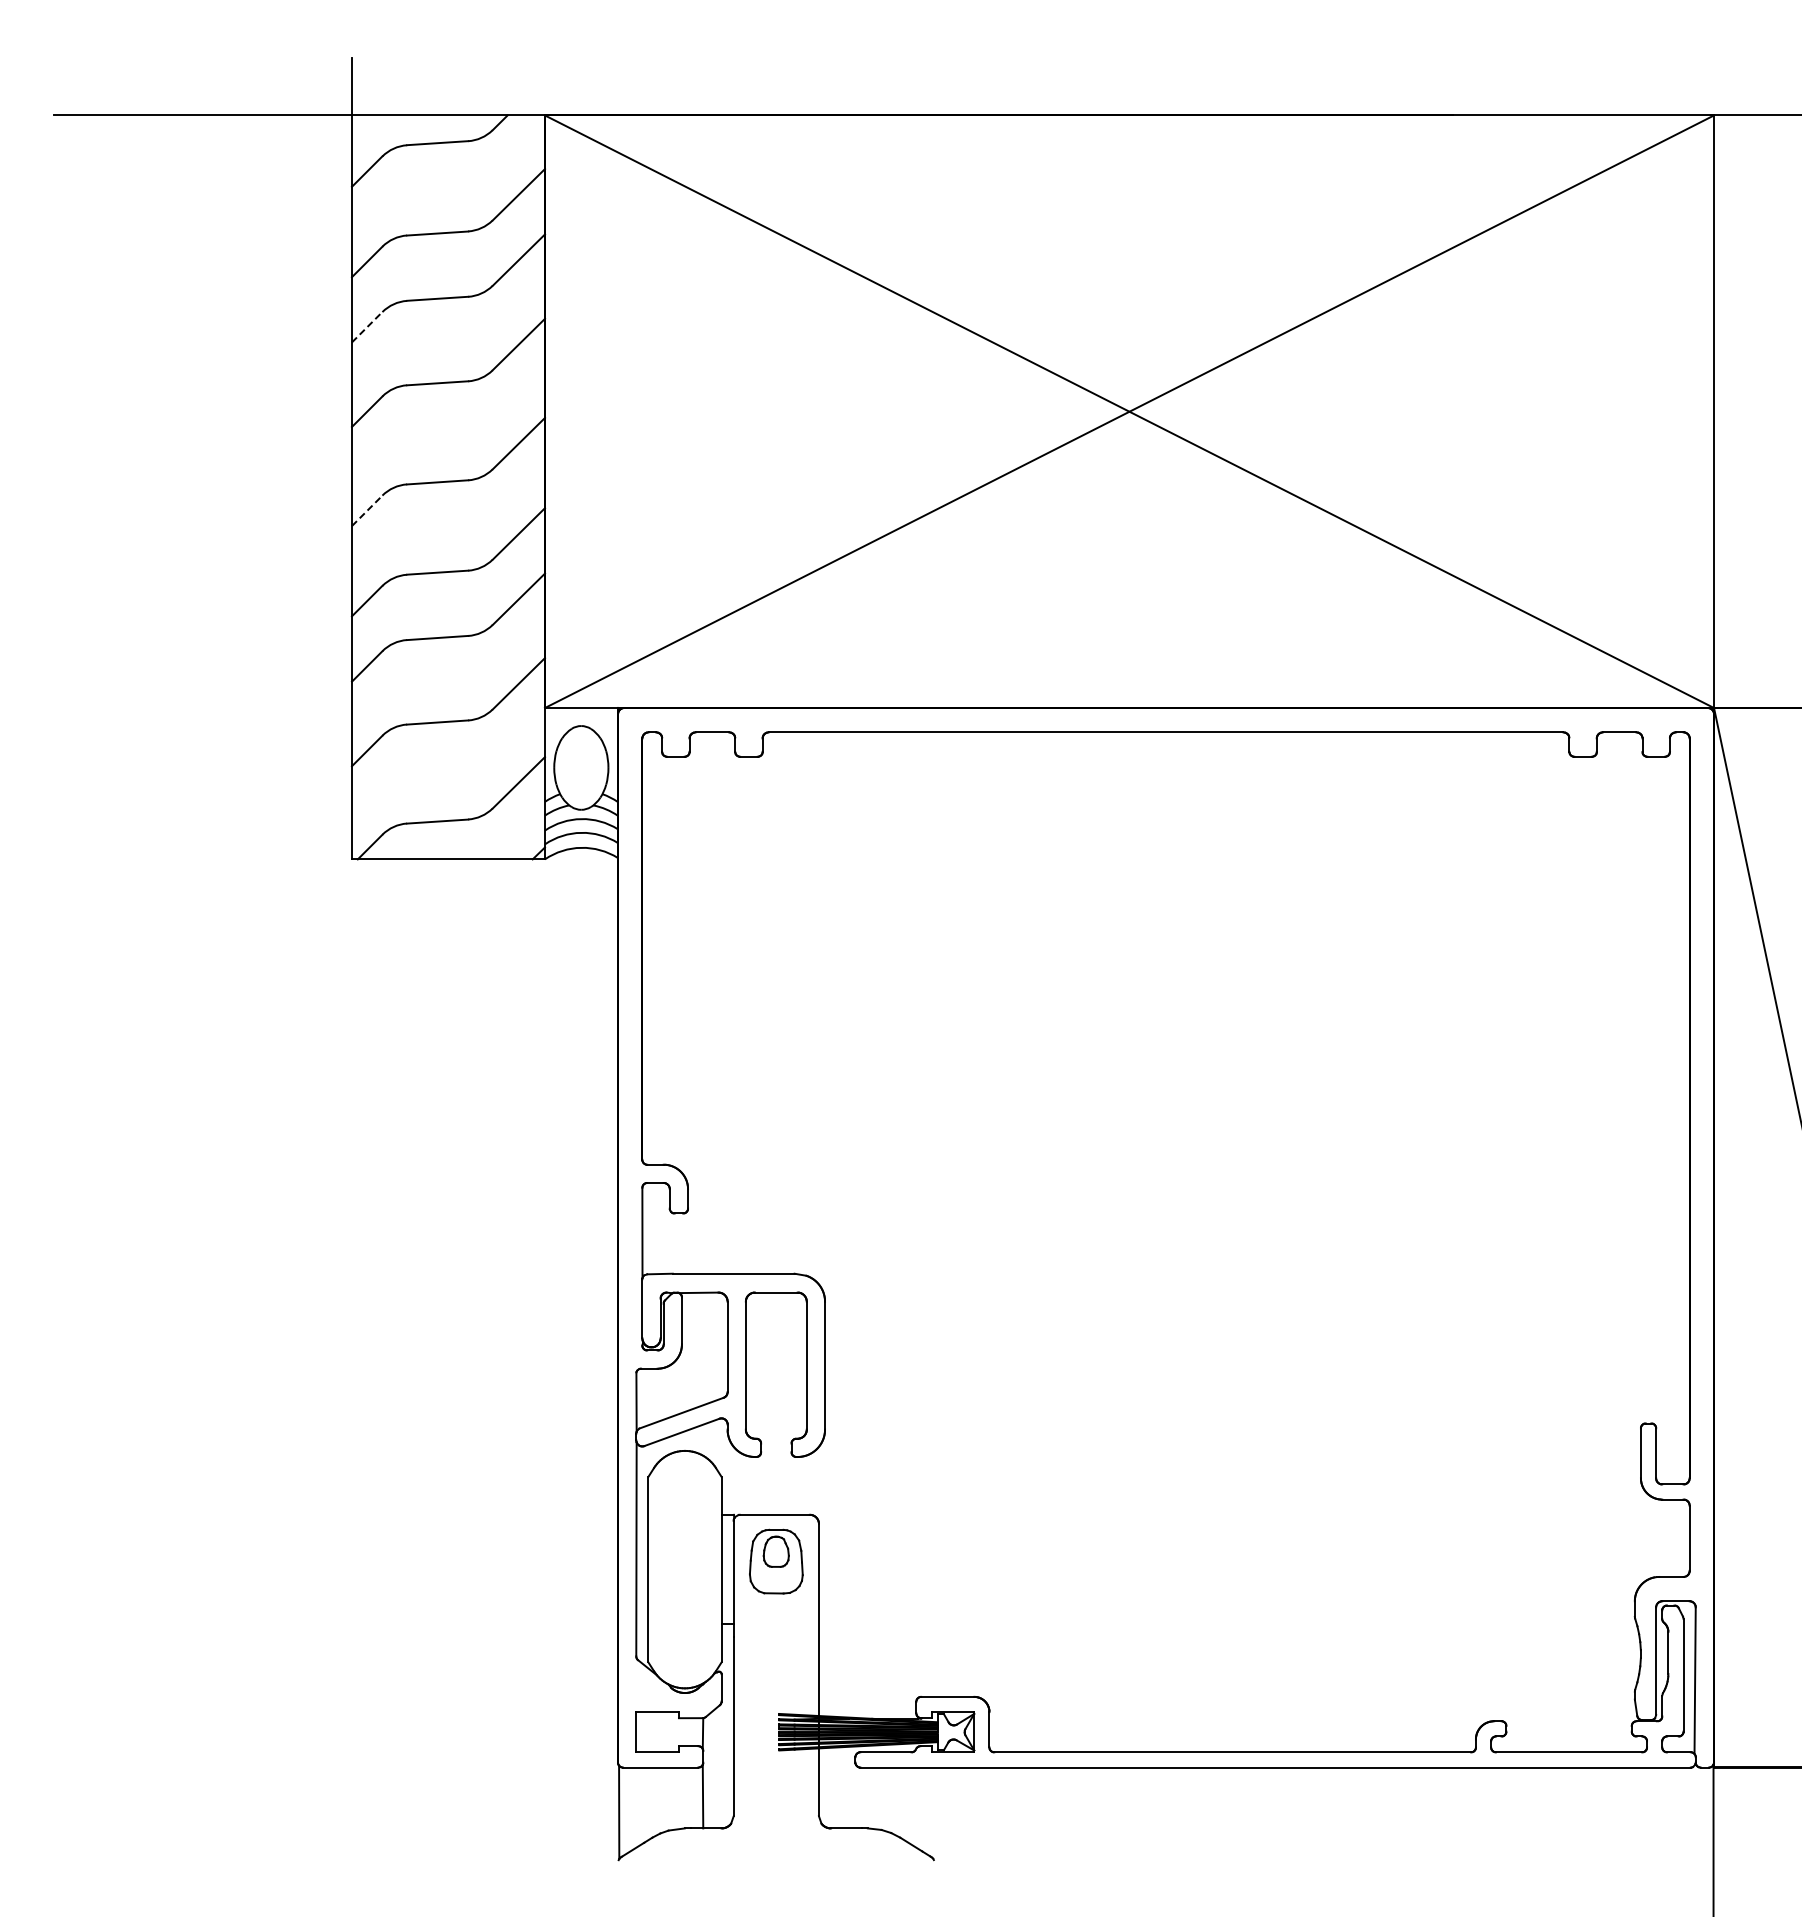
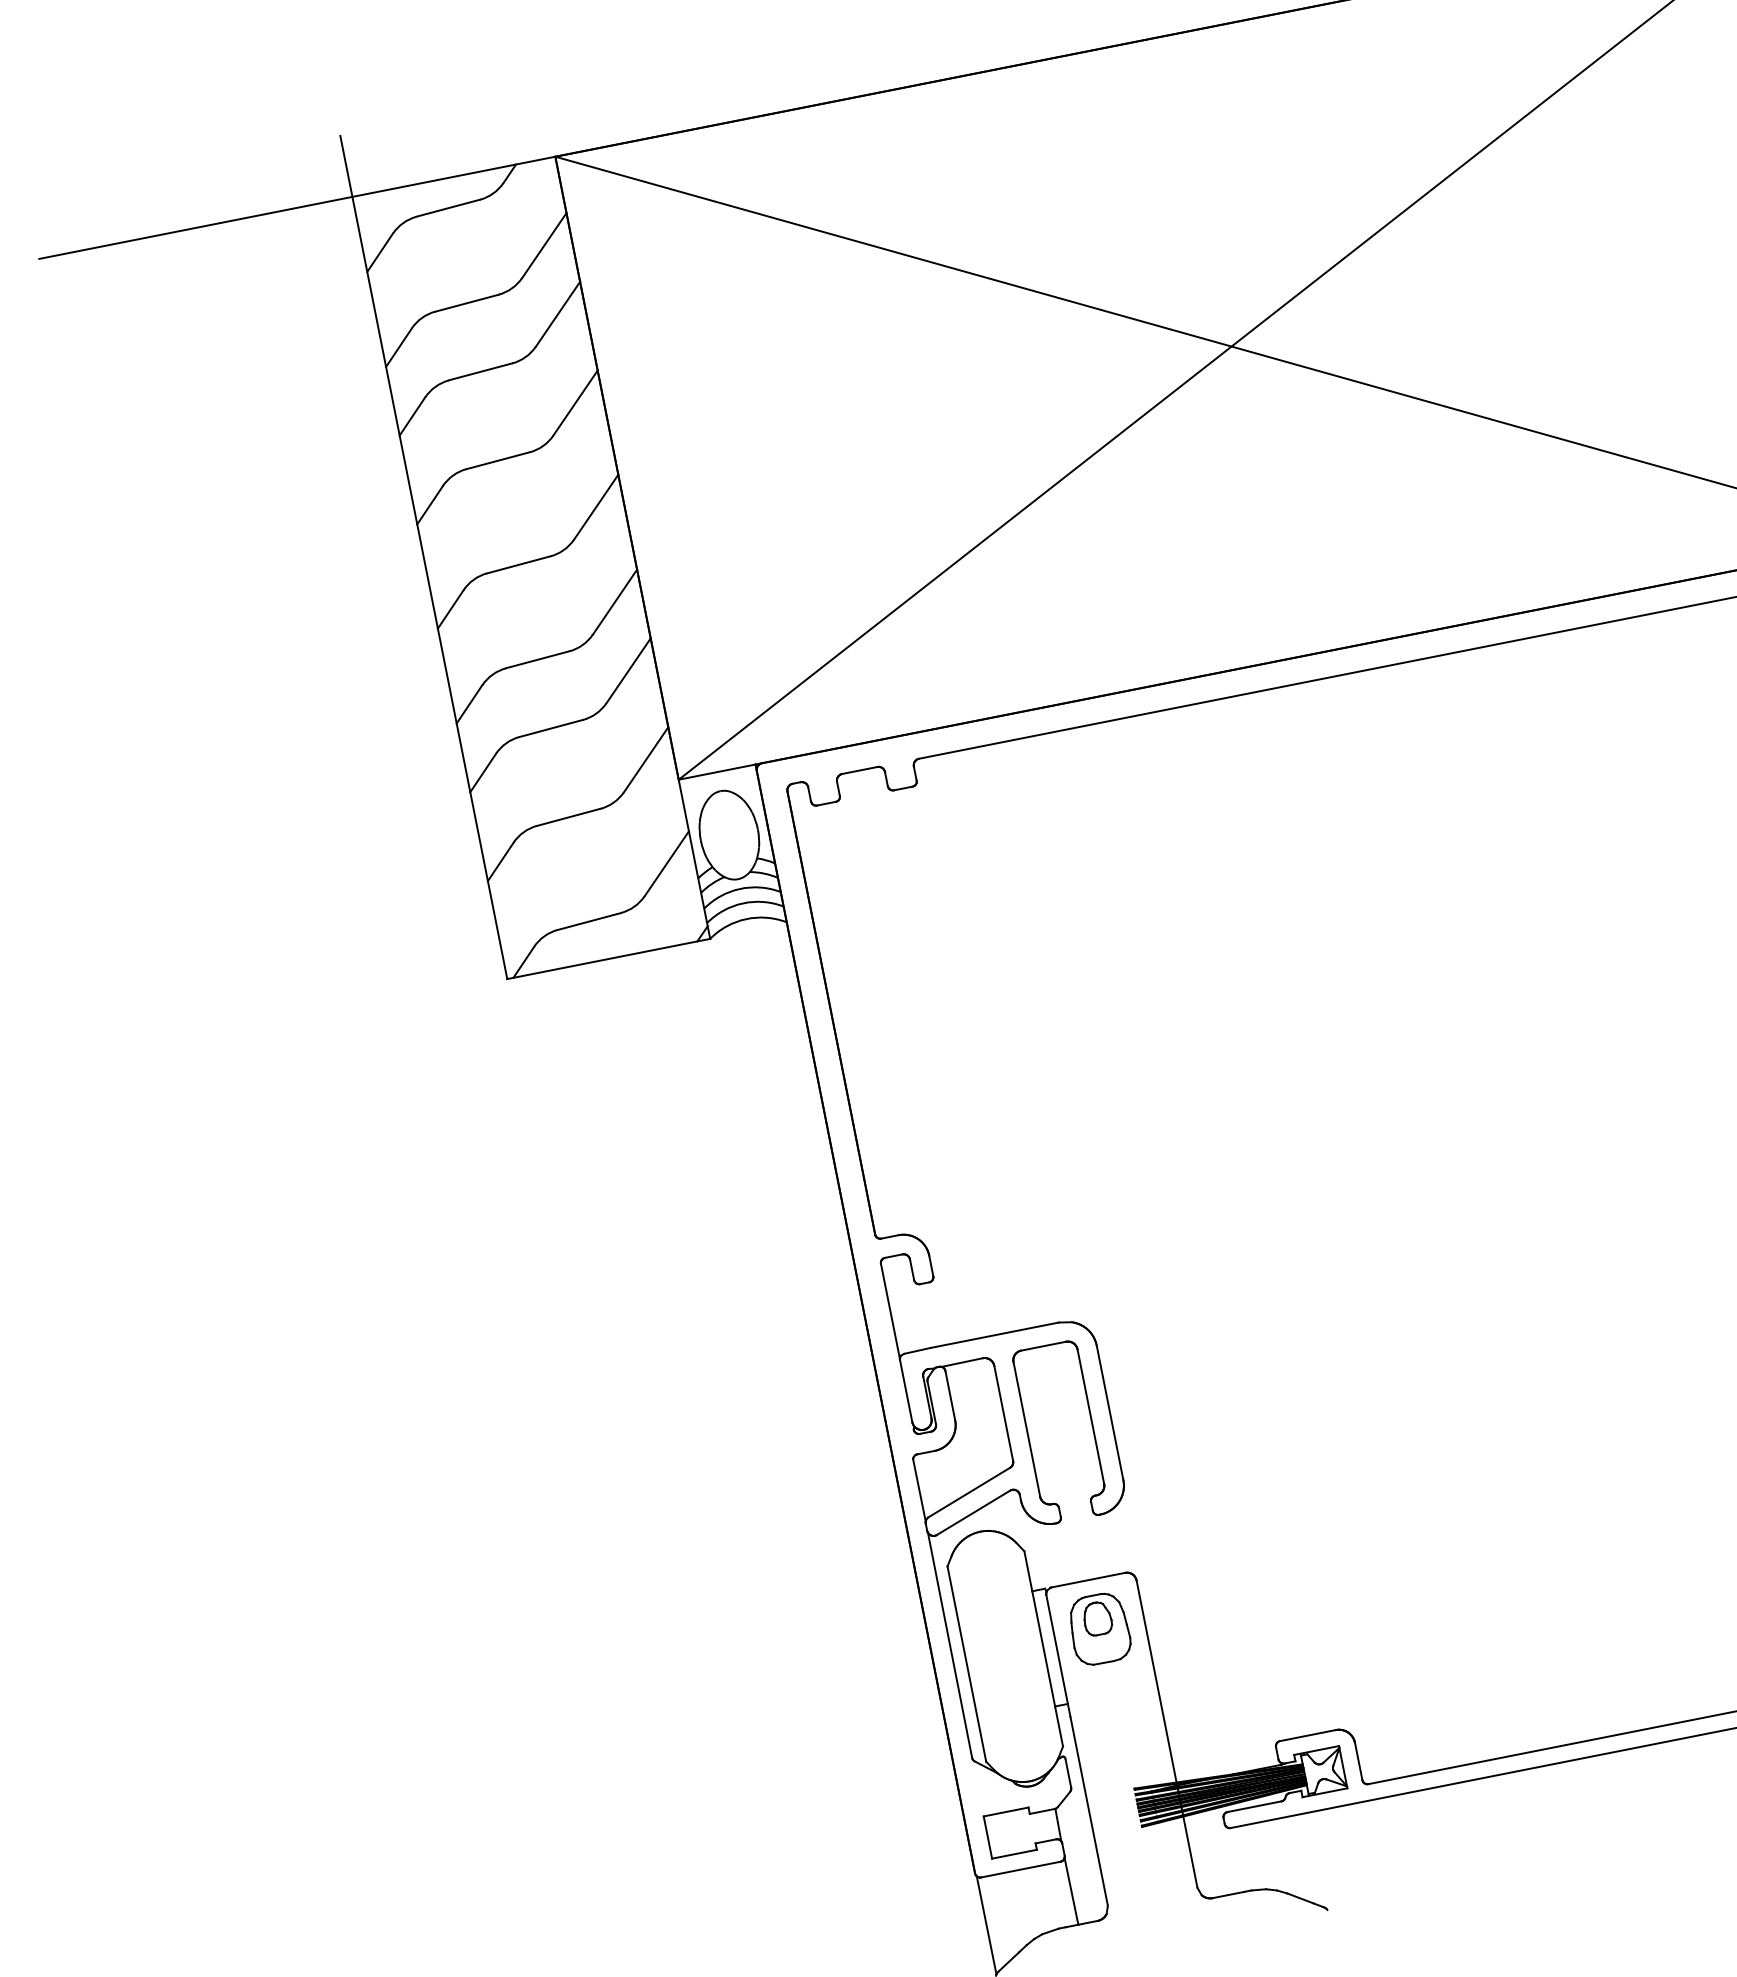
line: (367, 327) -> (412, 416), dashed -> solid
line: (367, 510) -> (450, 609), dashed -> solid

